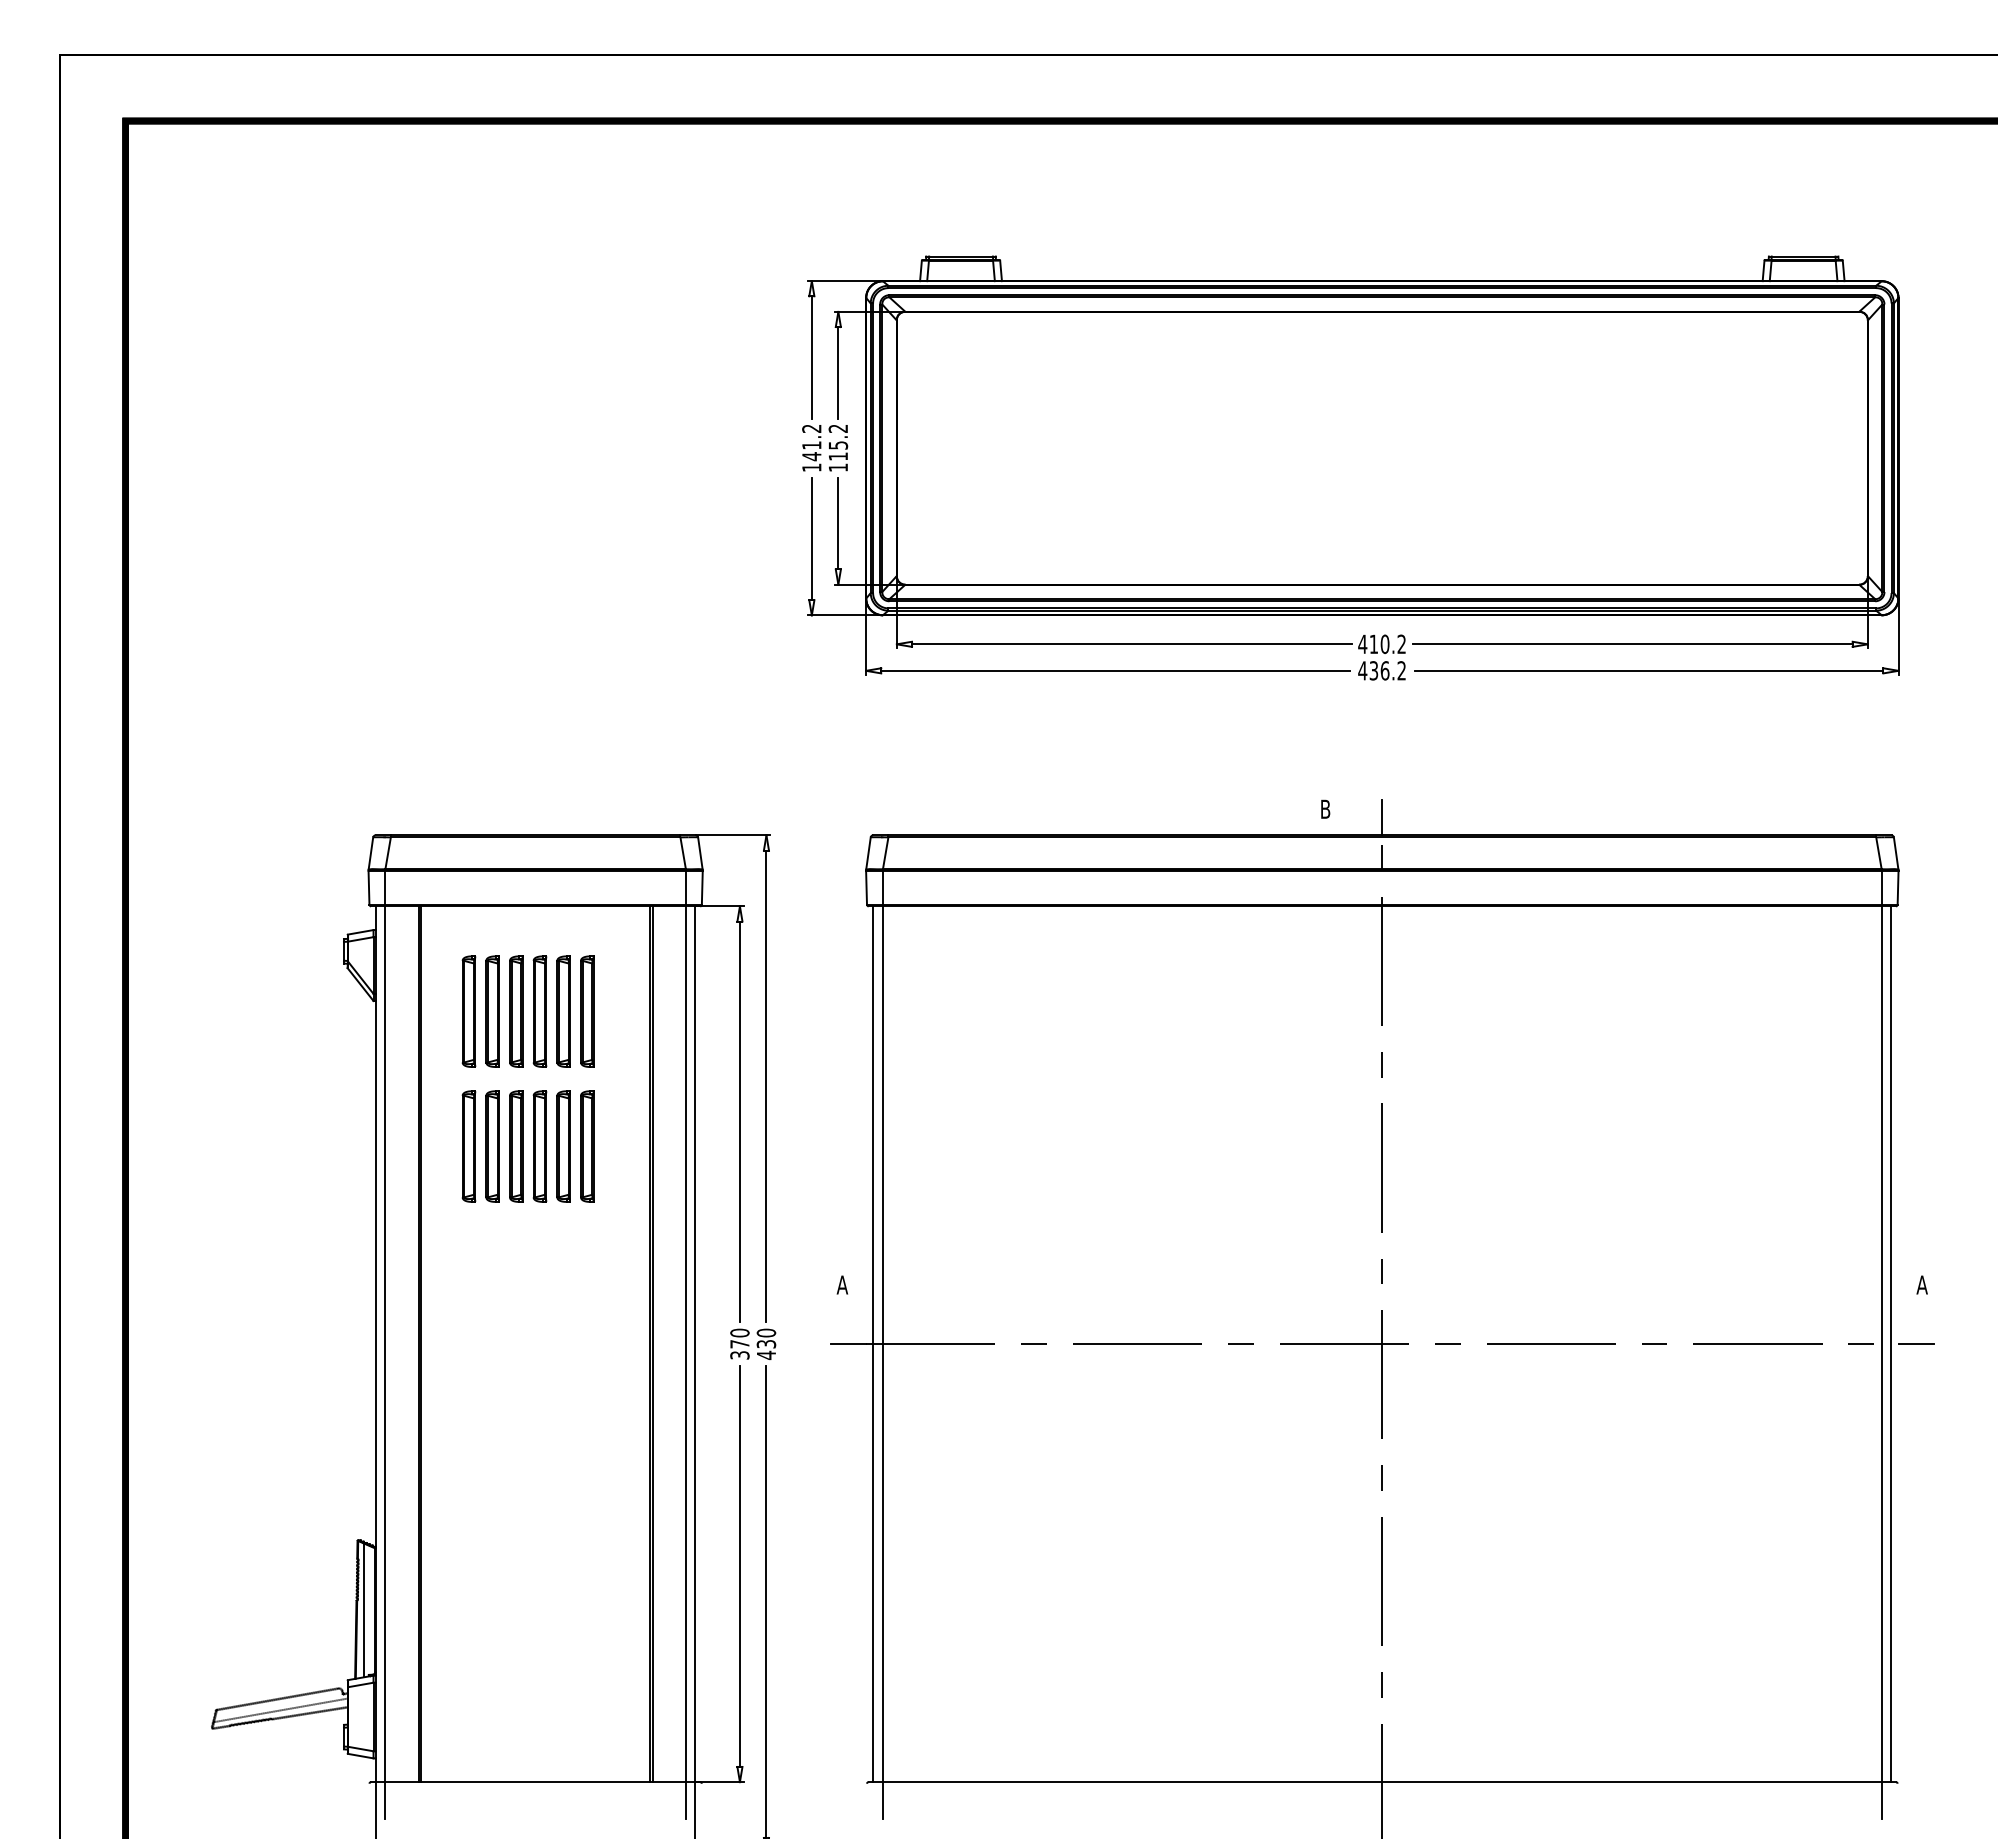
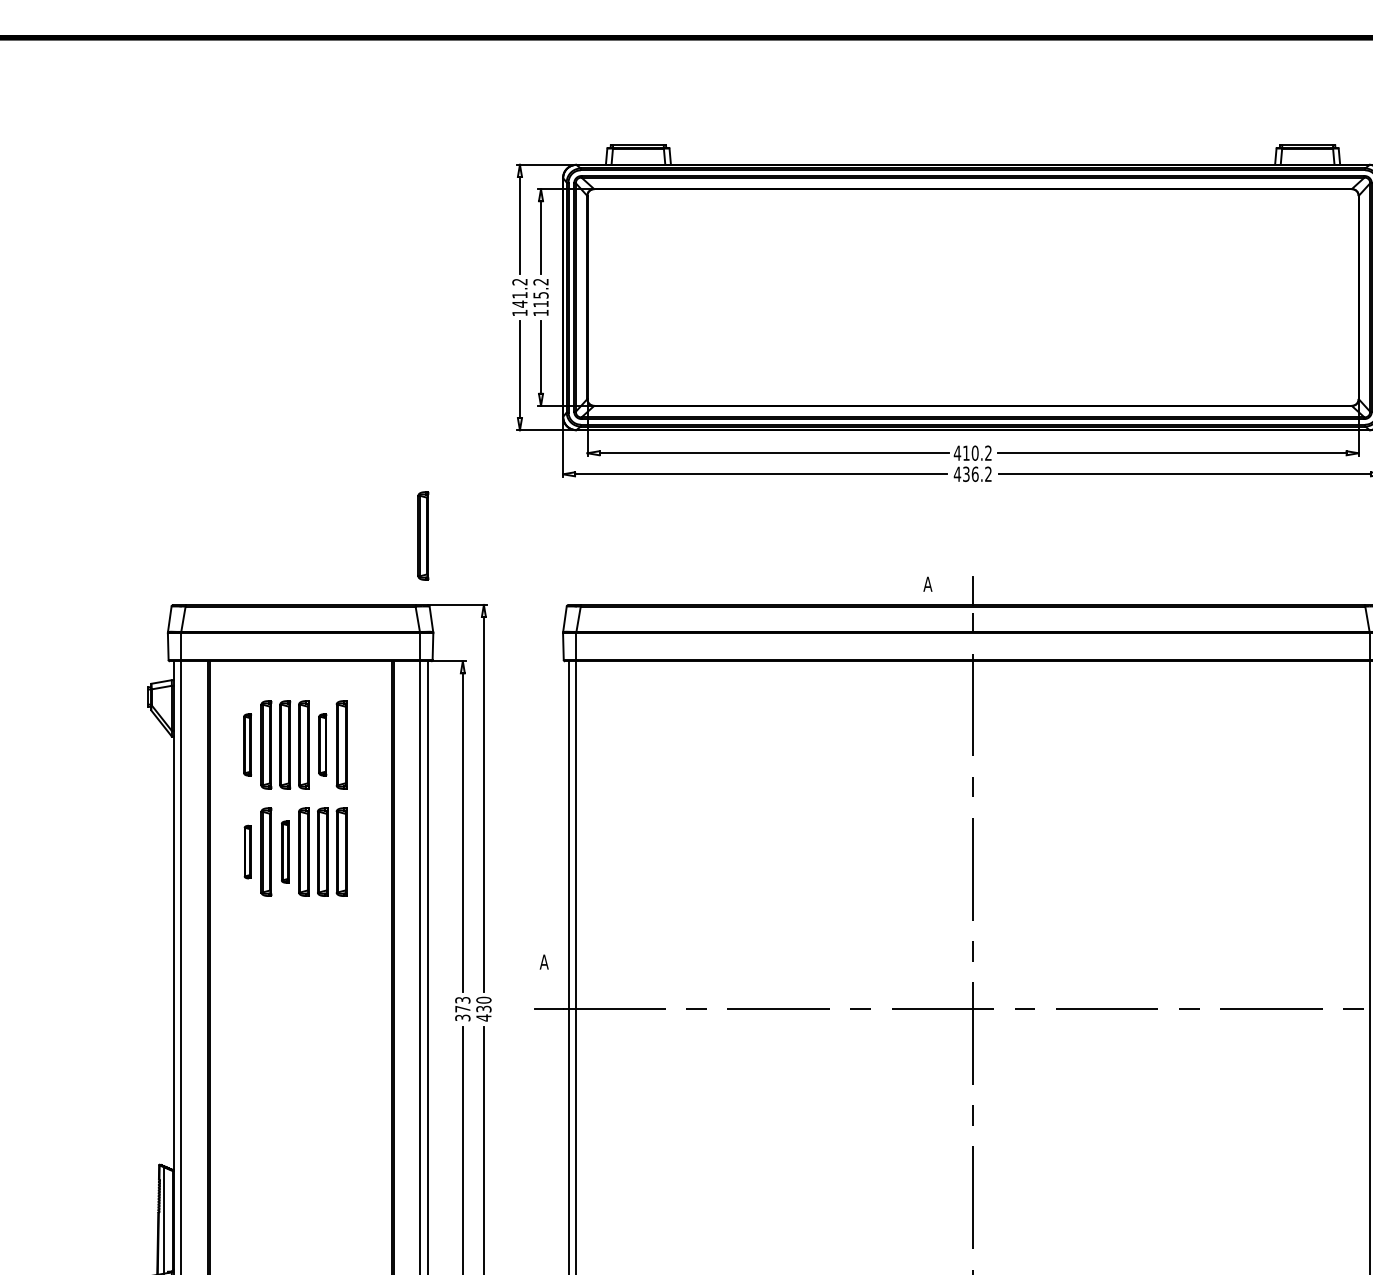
part: (690, 748) -> (423, 535), added
text: (1325, 808) -> (927, 583), B -> A
part: (468, 1011) -> (247, 744), size x0.7
part: (563, 1011) -> (322, 744), size x0.7
part: (468, 1146) -> (247, 852), size x0.6
part: (516, 1146) -> (285, 852), size x0.7
text: (739, 1332) -> (462, 999), 370 -> 373

